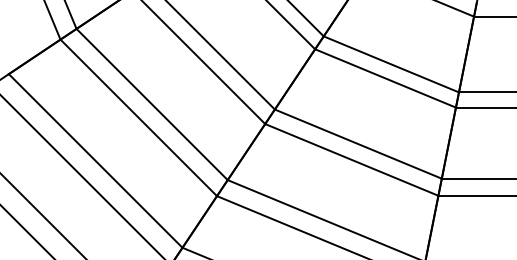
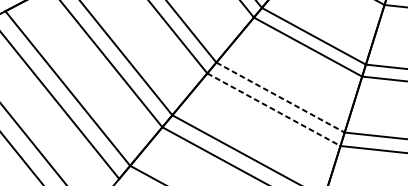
line: (358, 144) -> (280, 97), solid -> dashed
line: (351, 159) -> (273, 109), solid -> dashed

